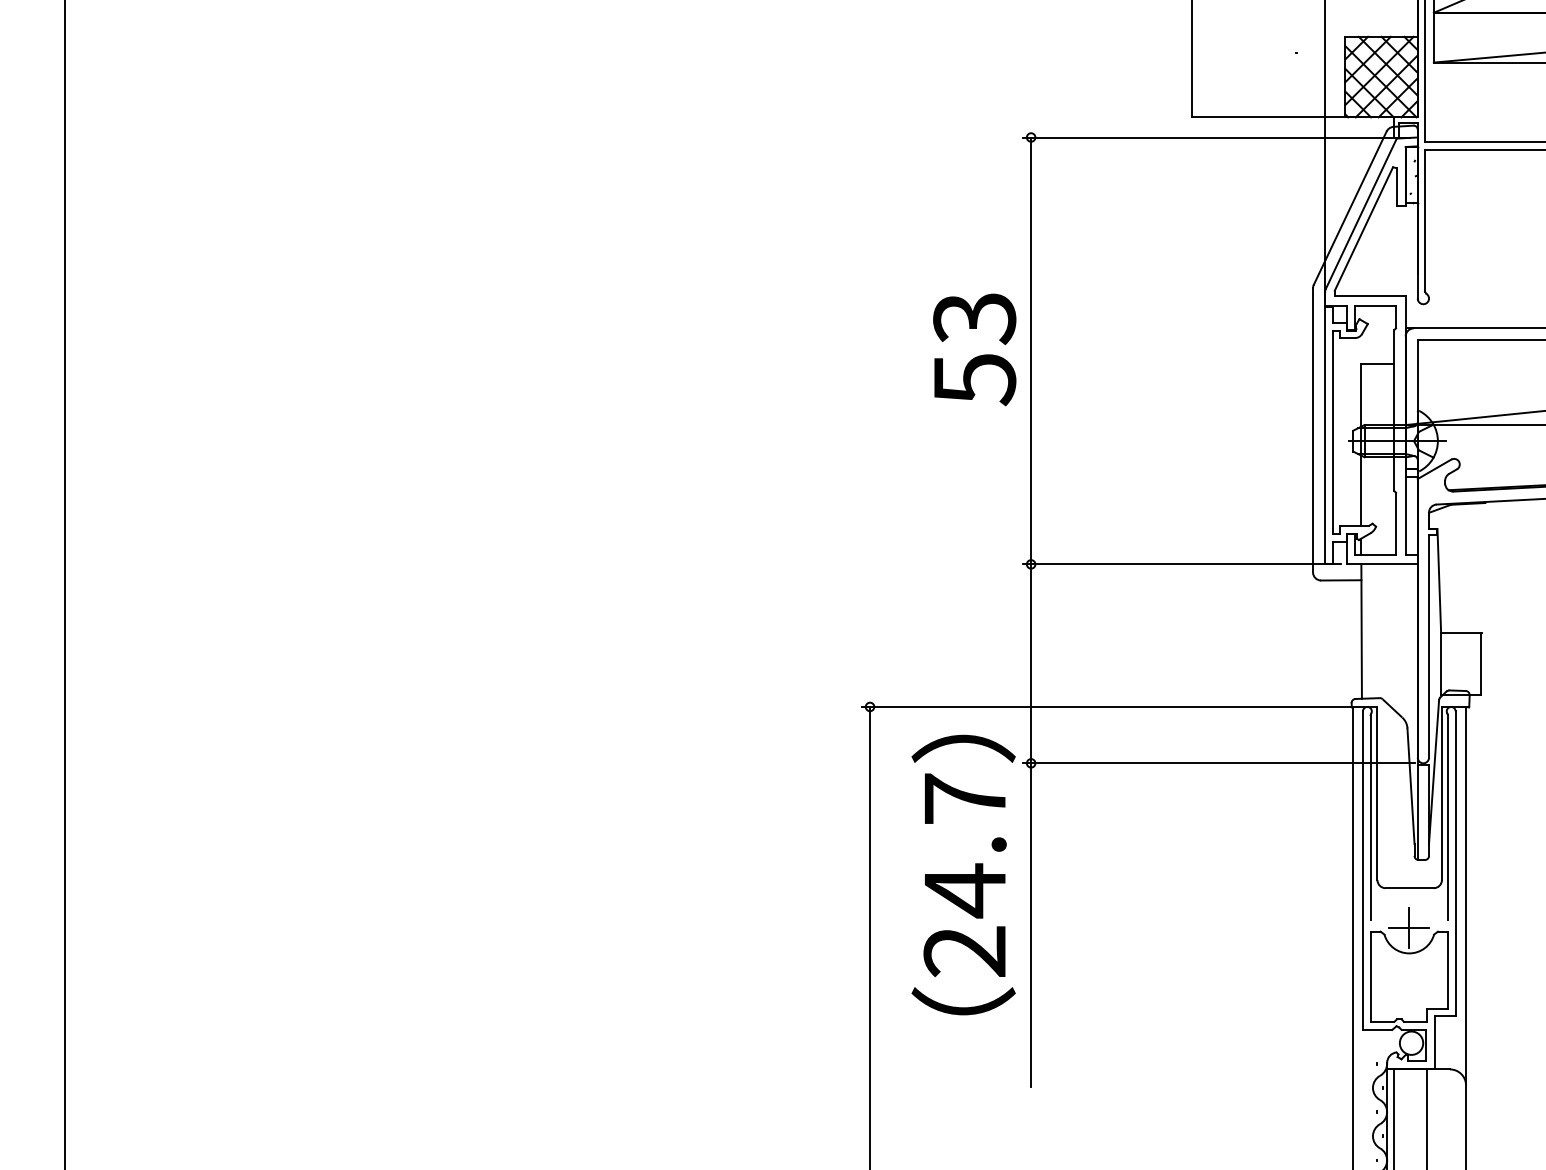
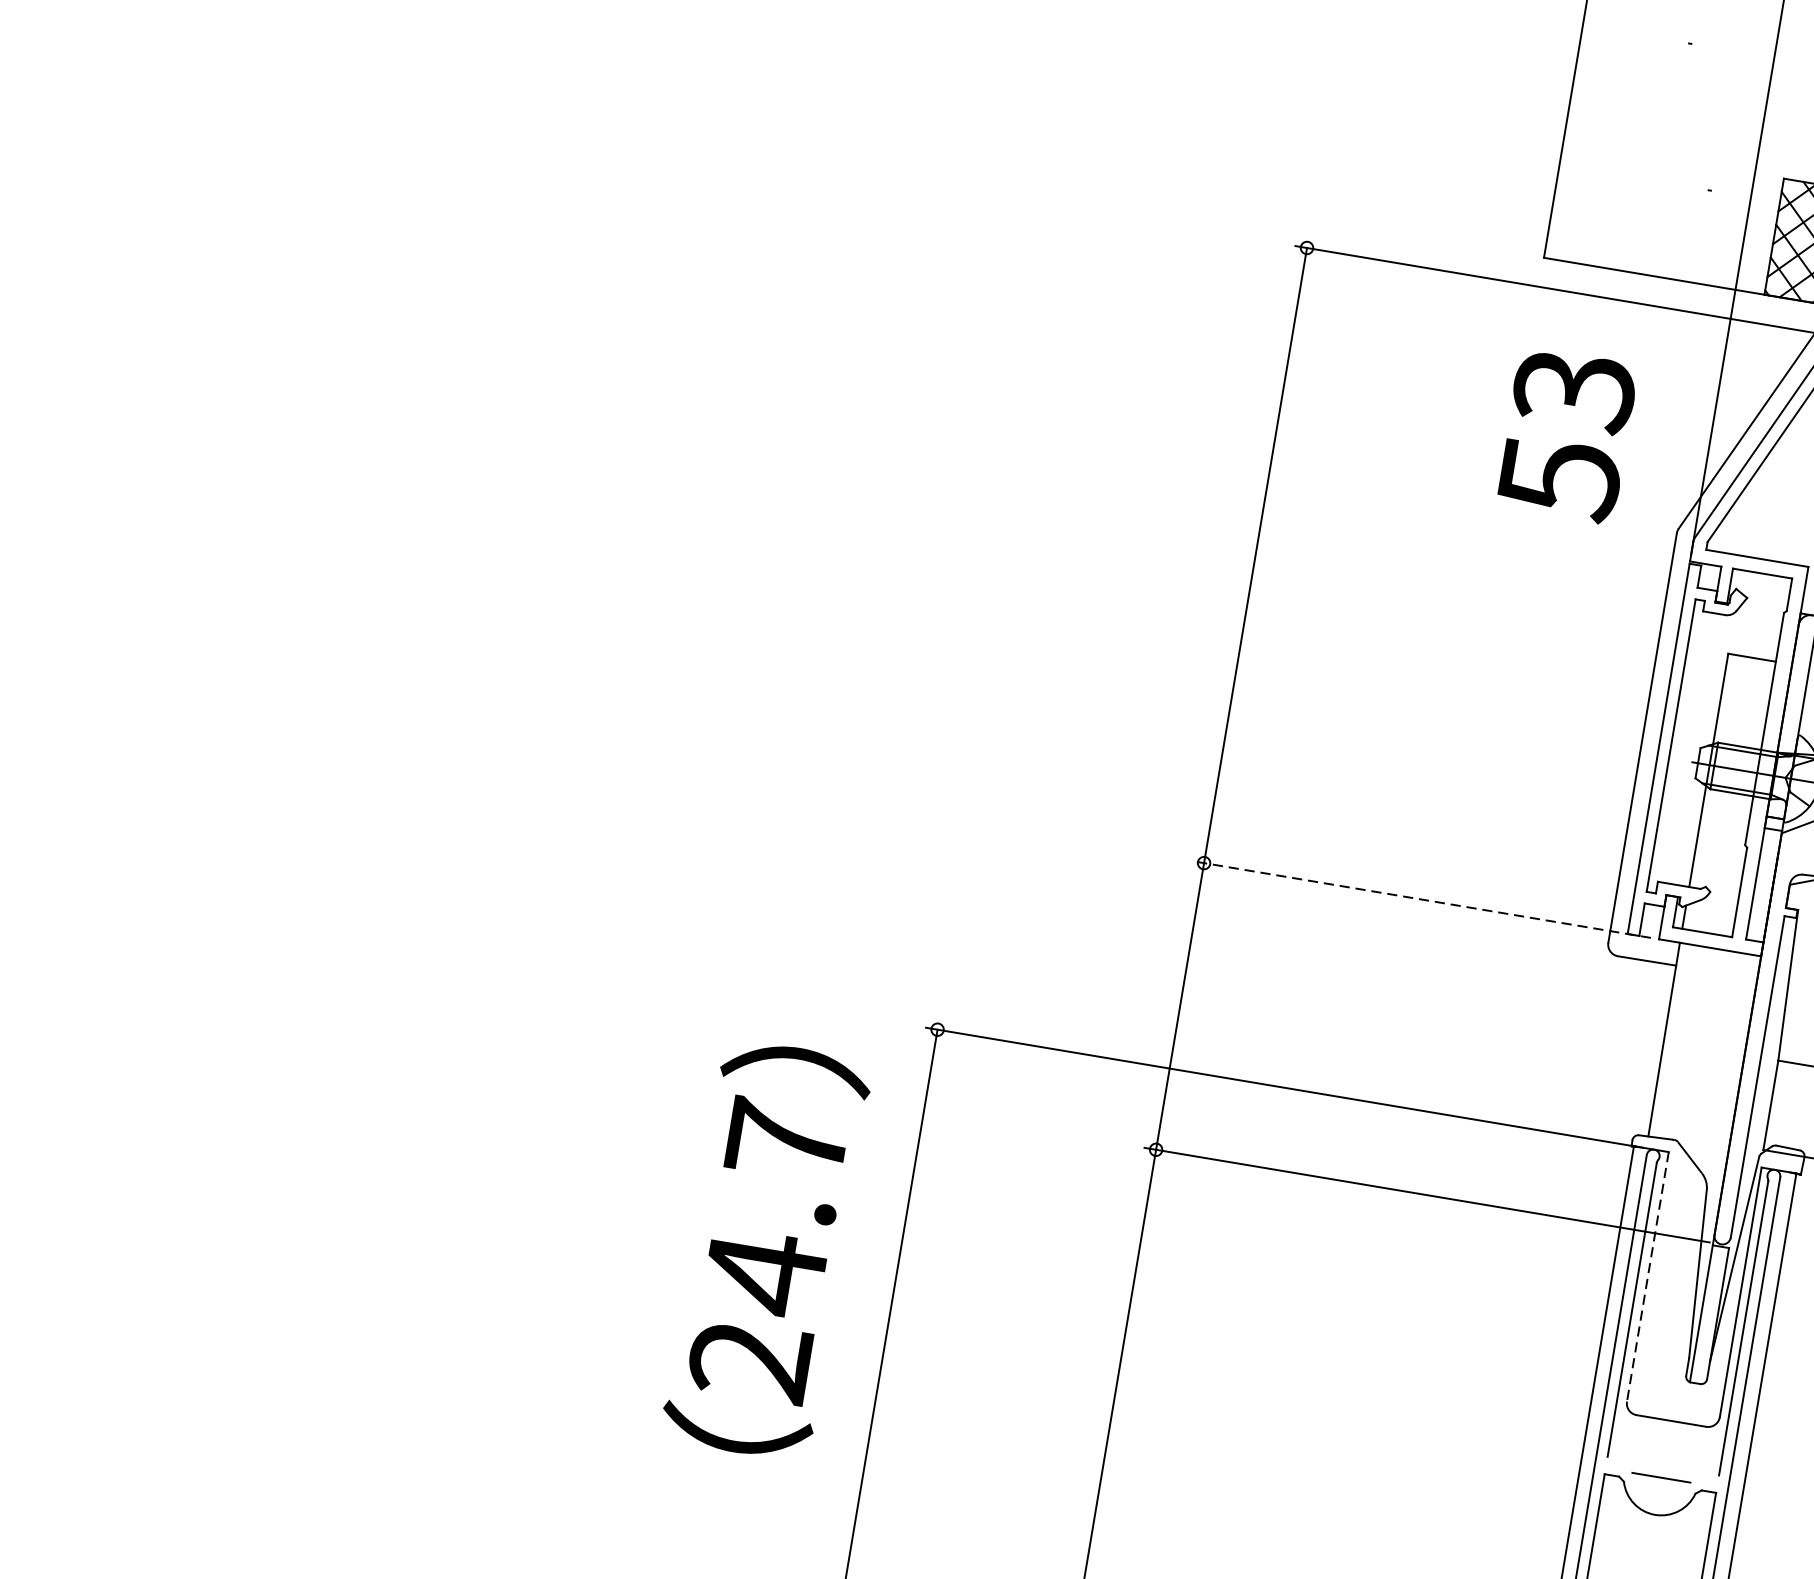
text: (974, 349) -> (1566, 435), moved
line: (1181, 564) -> (1420, 899), solid -> dashed
line: (1377, 793) -> (1647, 1276), solid -> dashed
text: (963, 874) -> (766, 1249), moved
line: (1409, 927) -> (1661, 1477), removed

